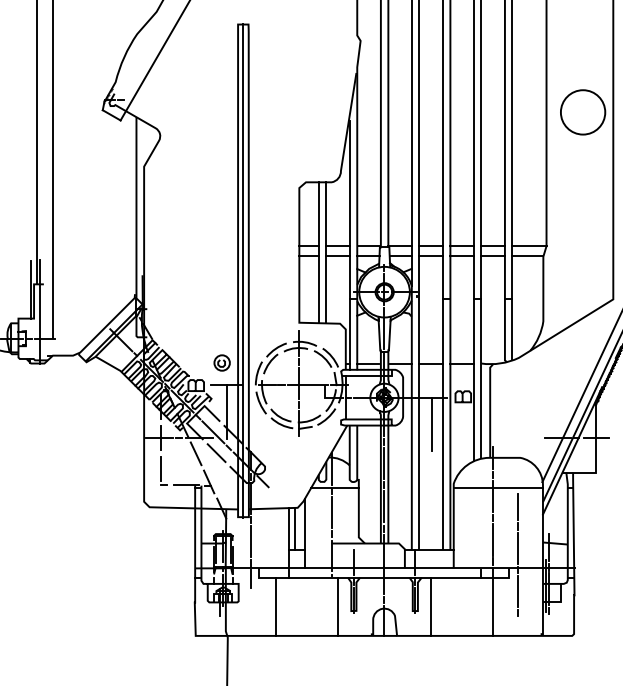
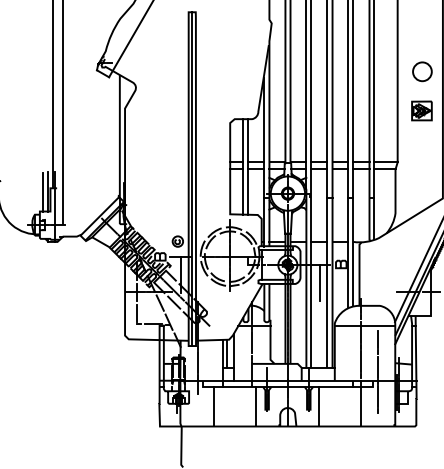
circle: (583, 111) -> (422, 71), size x0.62
part: (581, 169) -> (421, 110), added
line: (23, 289) -> (43, 191), added

